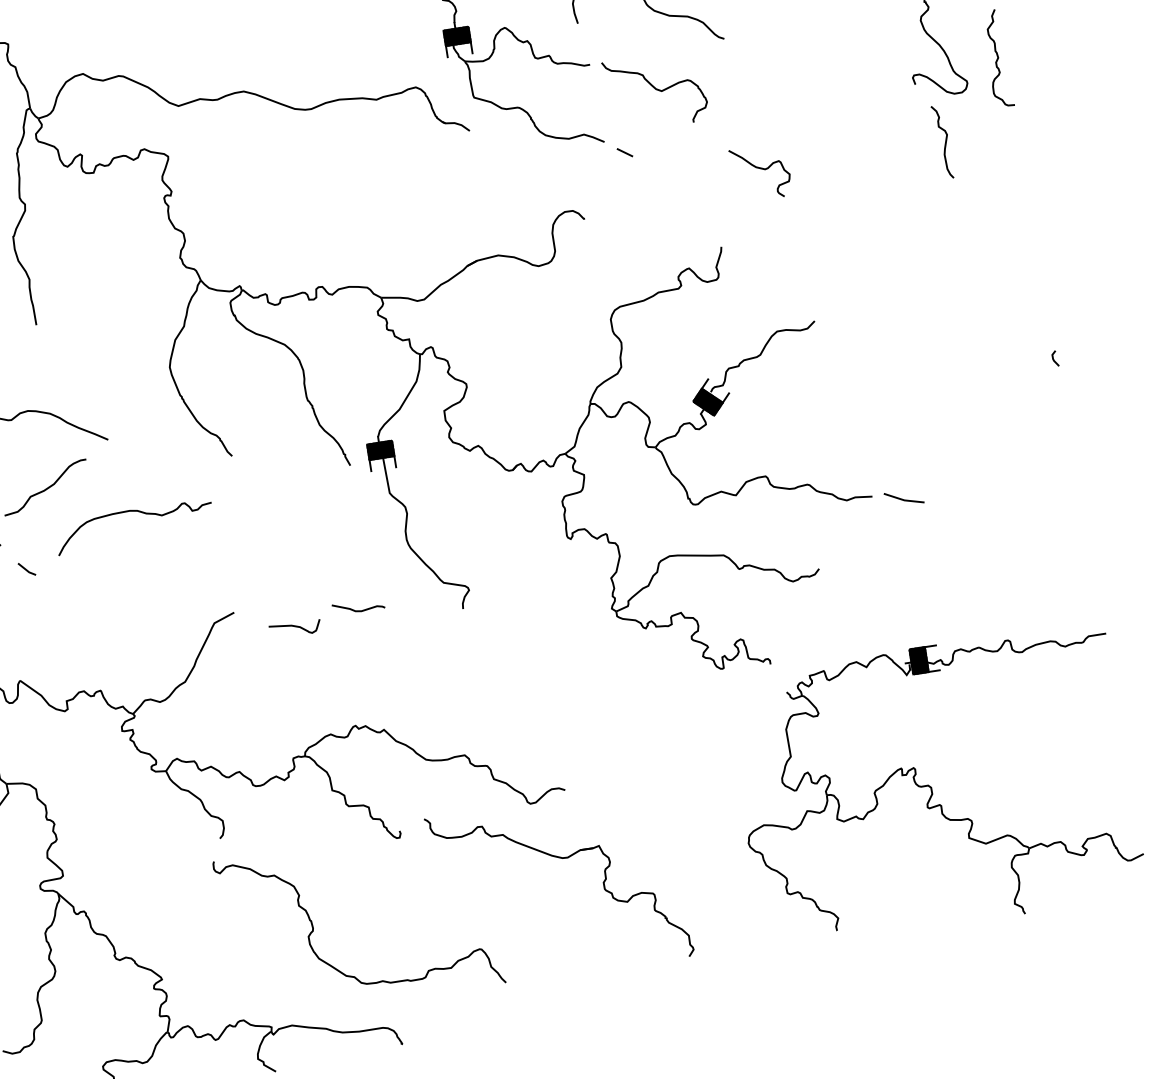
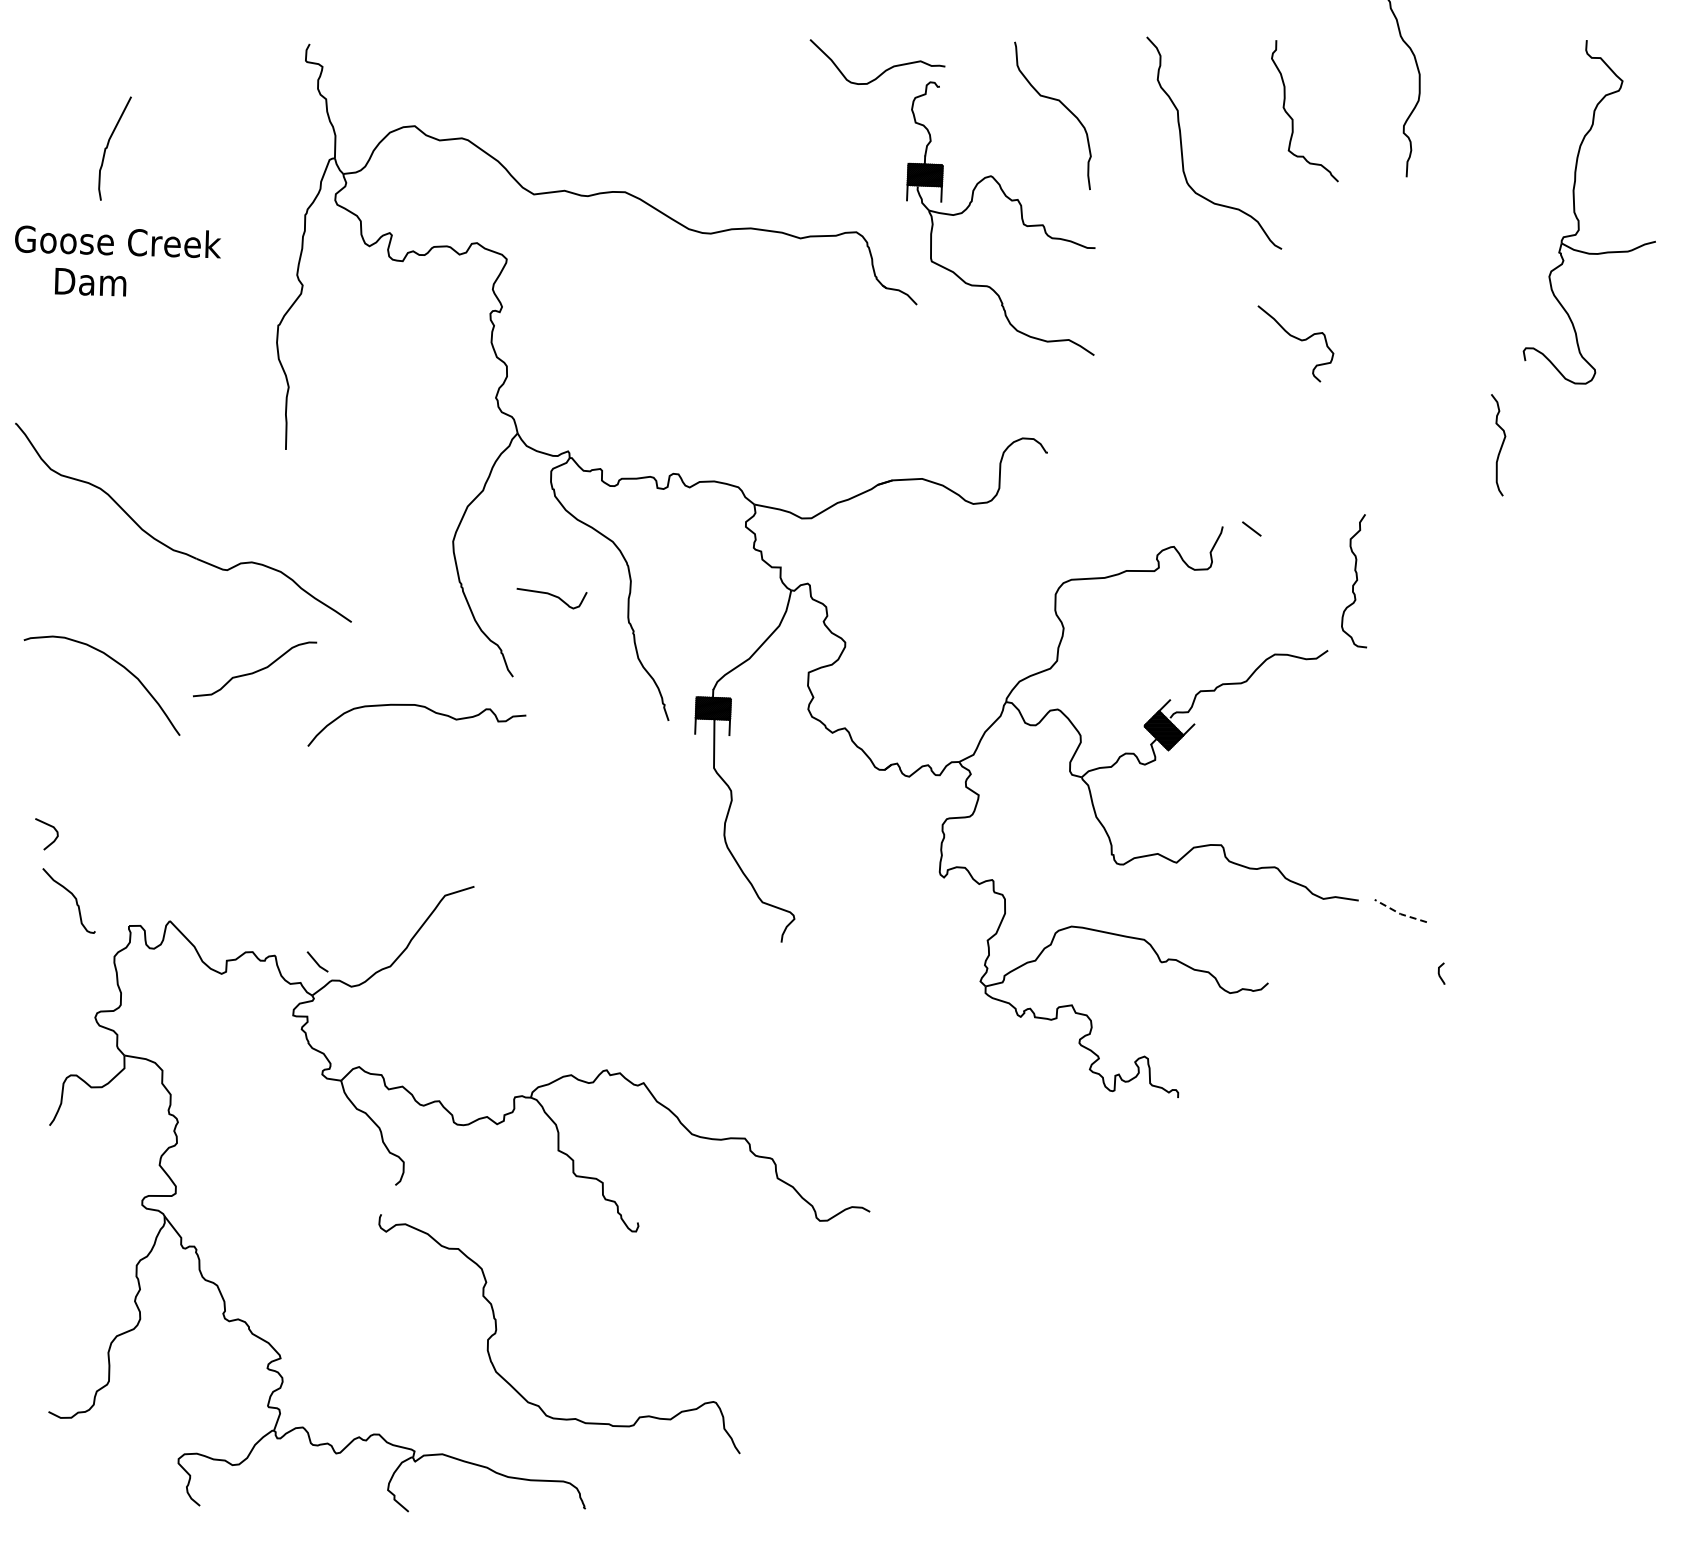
curve: (997, 59) -> (1355, 581), moved
curve: (656, 89) -> (1177, 299), removed
curve: (945, 142) -> (1500, 446), moved
line: (624, 152) -> (1251, 528), moved
curve: (761, 169) -> (1297, 339), moved
curve: (1053, 359) -> (1439, 973), moved
line: (903, 500) -> (1399, 913), solid -> dashed
curve: (135, 511) -> (421, 707), moved
line: (26, 569) -> (316, 961), moved
curve: (357, 610) -> (640, 916), removed
curve: (295, 627) -> (552, 596), moved
part: (936, 787) -> (1367, 1306), removed
part: (563, 859) -> (849, 1303), removed

